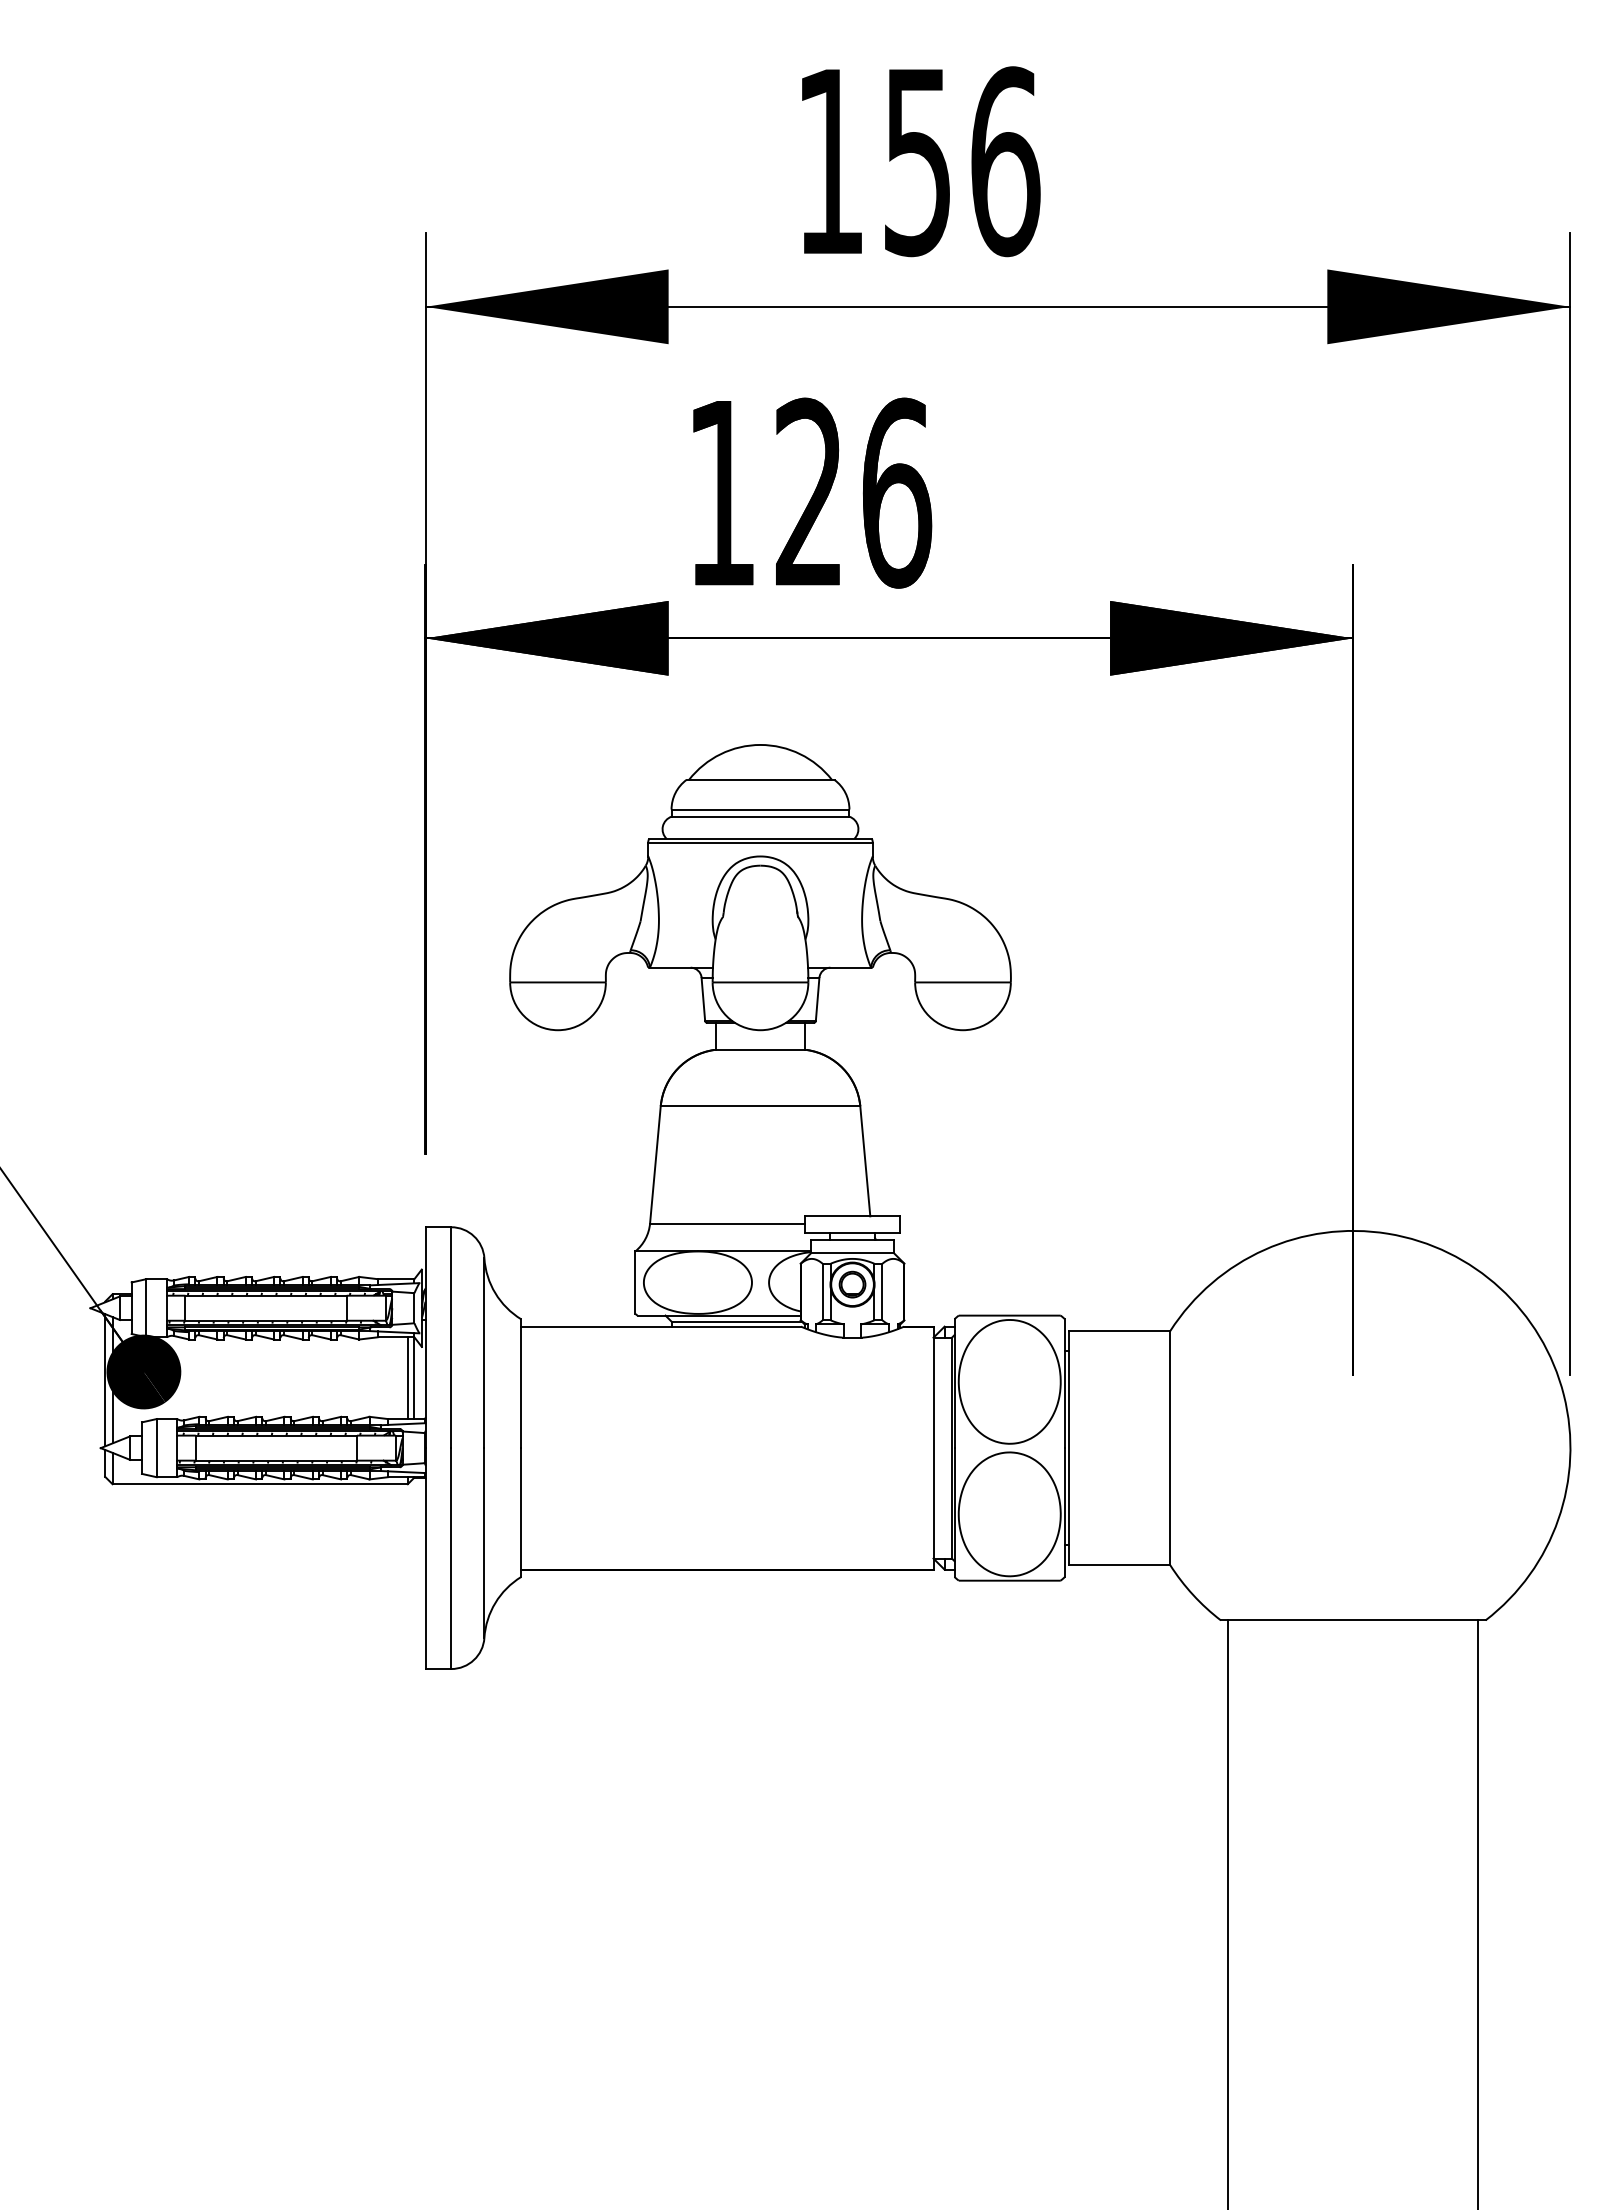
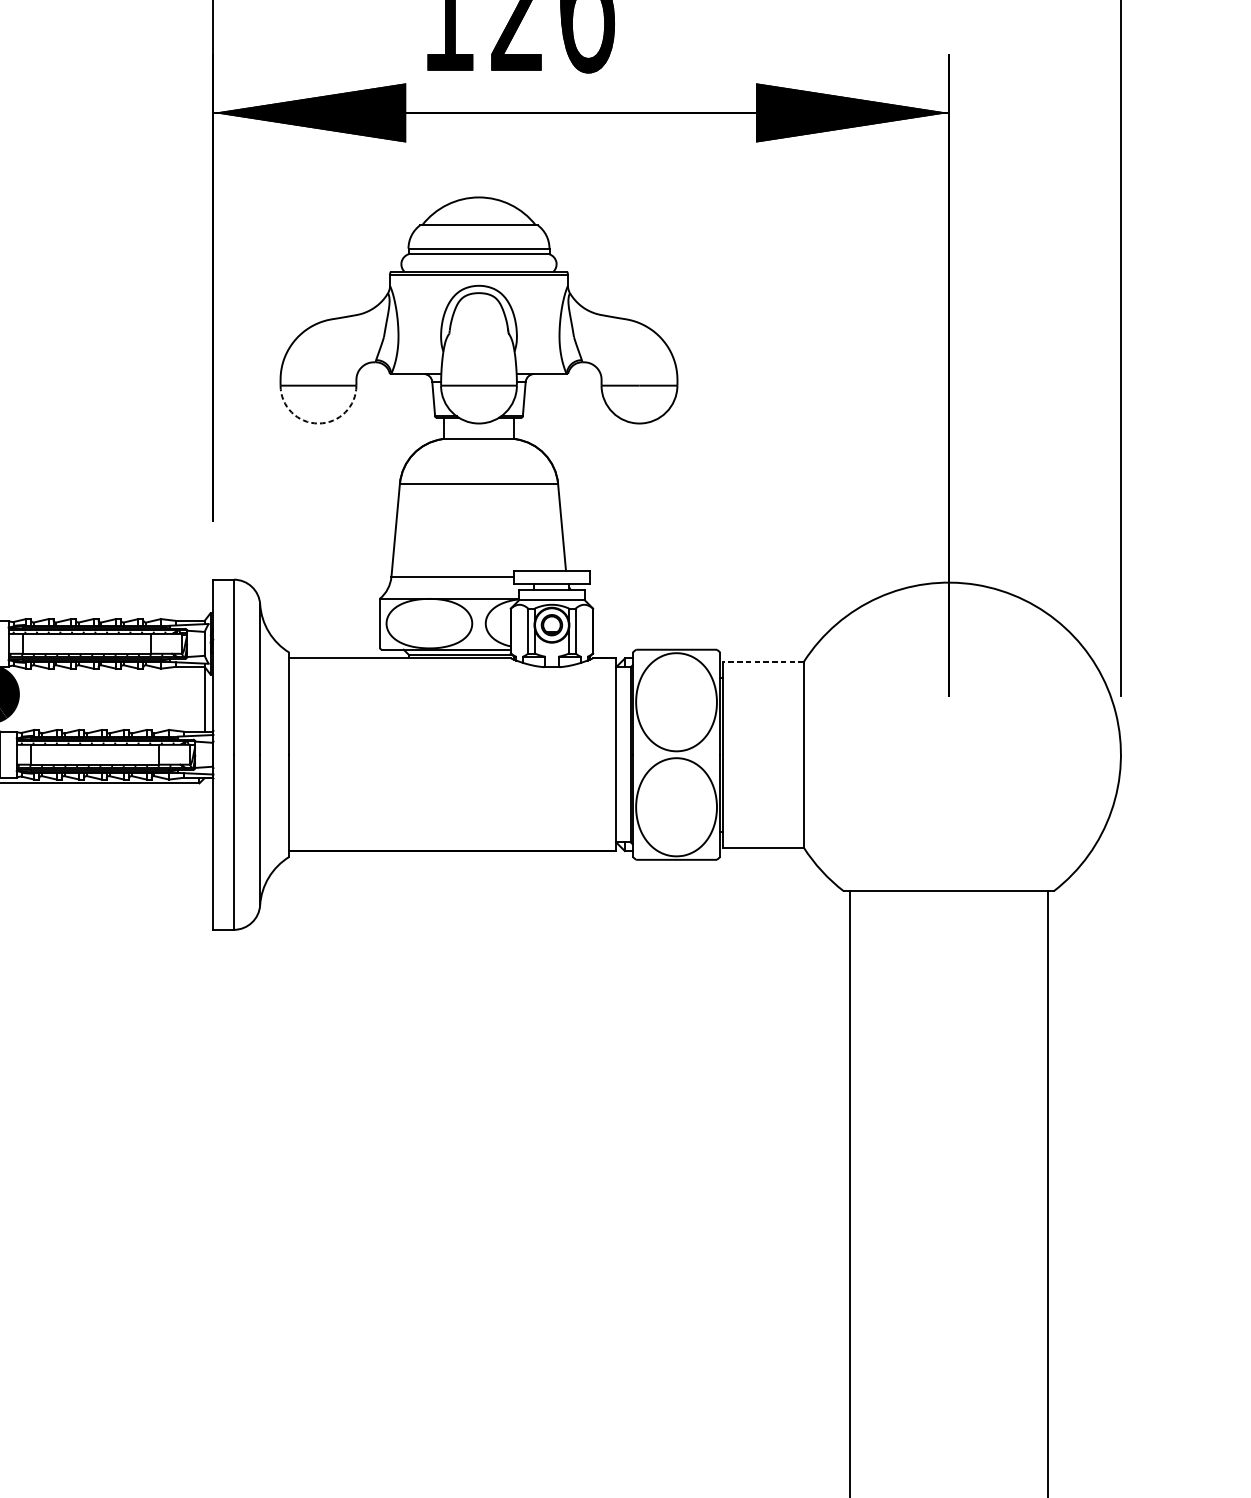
arc: (558, 1030) -> (318, 423), solid -> dashed
line: (1119, 1331) -> (763, 662), solid -> dashed
line: (407, 1378) -> (199, 699), removed

